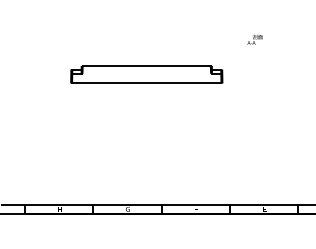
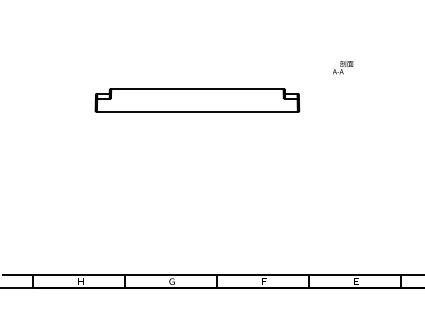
text: (255, 39) -> (343, 67), moved

